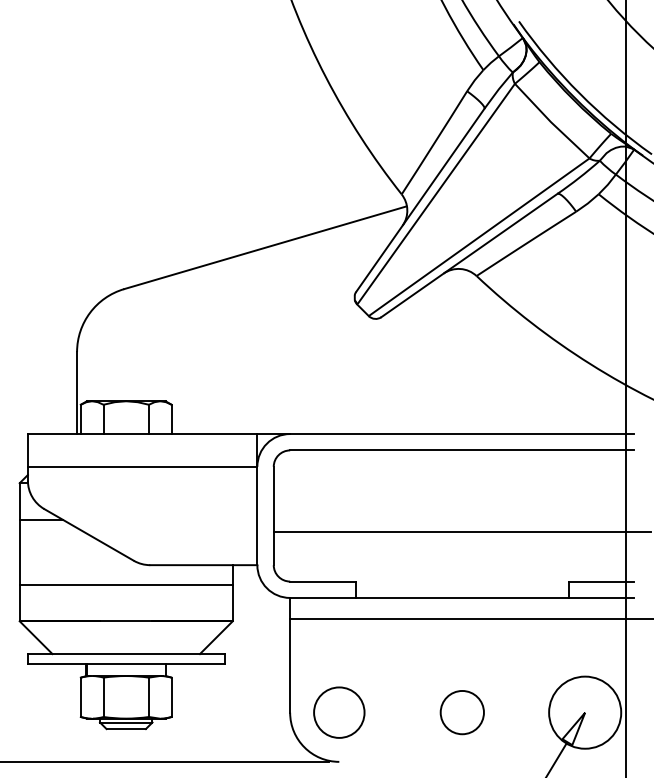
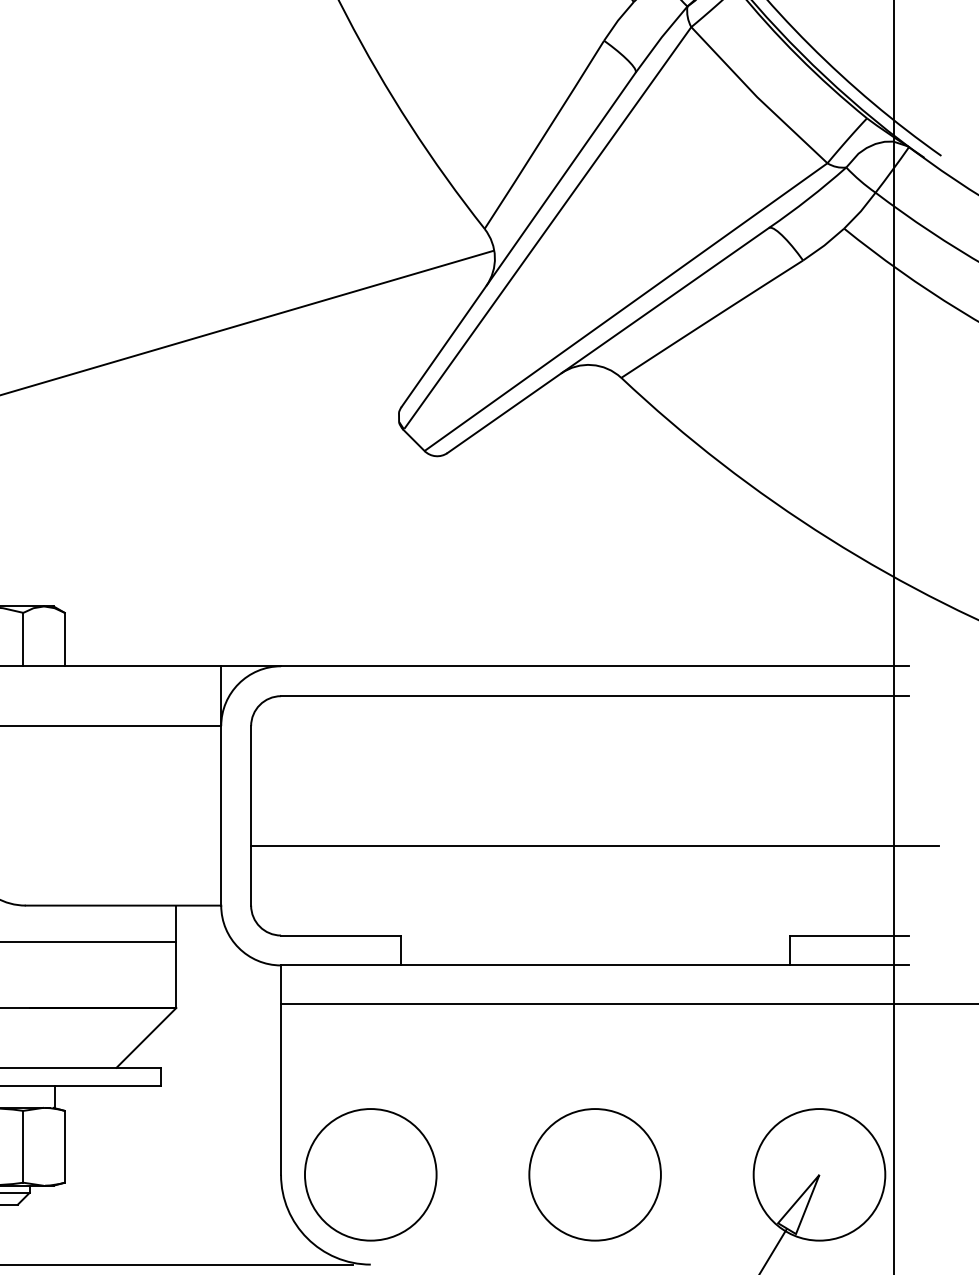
circle: (339, 712) -> (371, 1174), size x1.43
circle: (462, 712) -> (595, 1174), size x1.67

